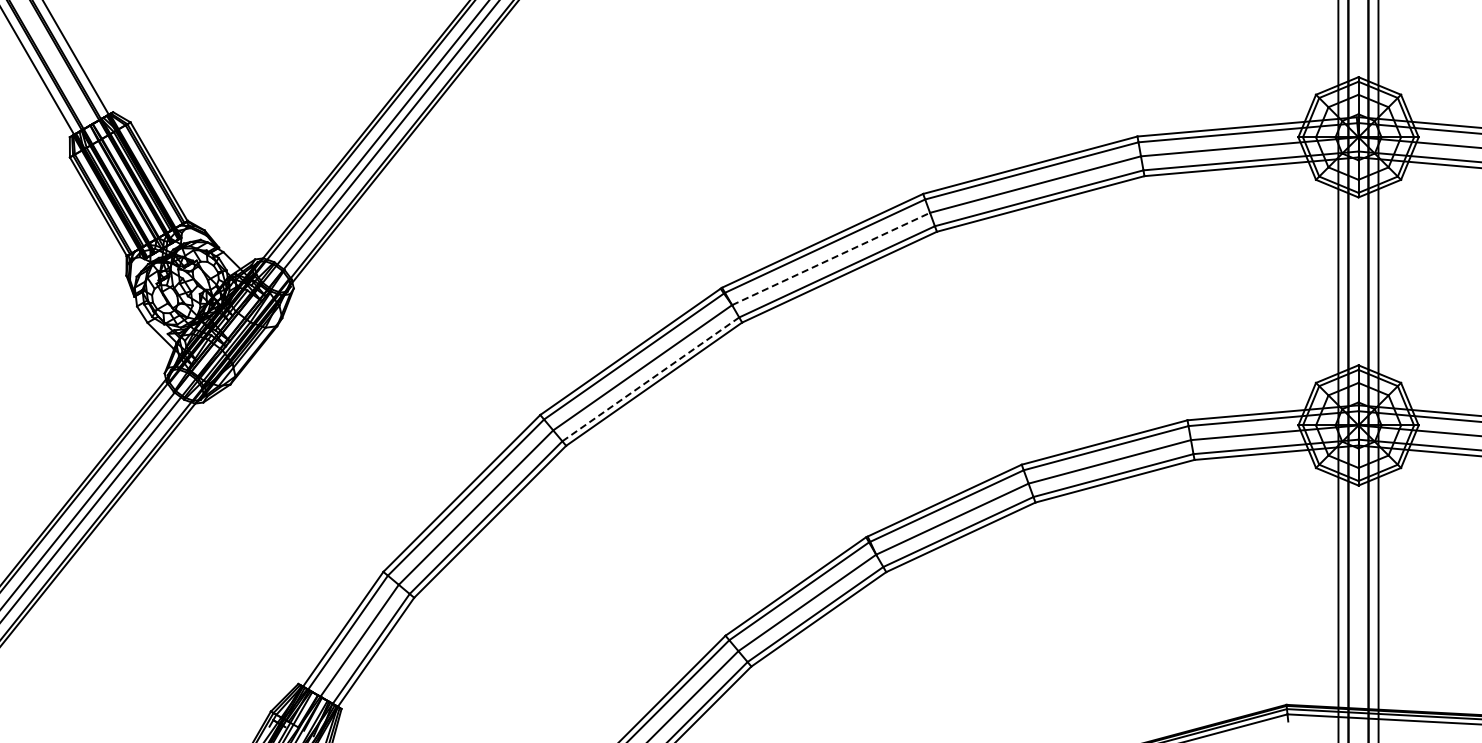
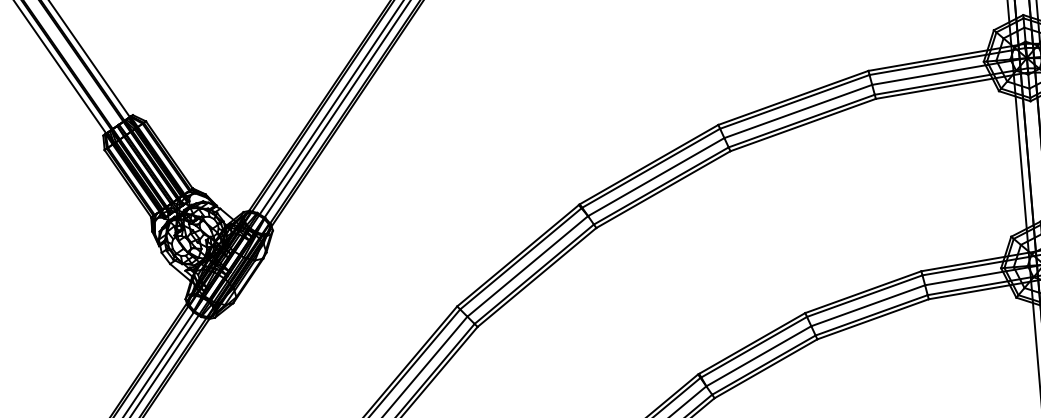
line: (831, 258) -> (656, 176), dashed -> solid
line: (650, 379) -> (534, 274), dashed -> solid

